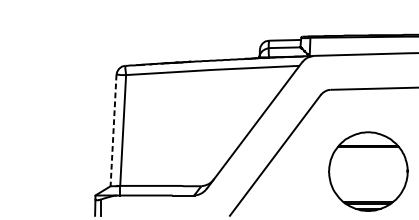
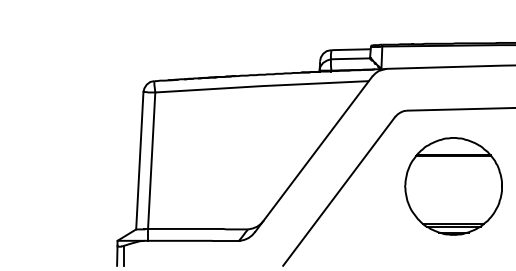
line: (113, 130) -> (139, 160), dashed -> solid
part: (368, 171) -> (453, 186), moved

